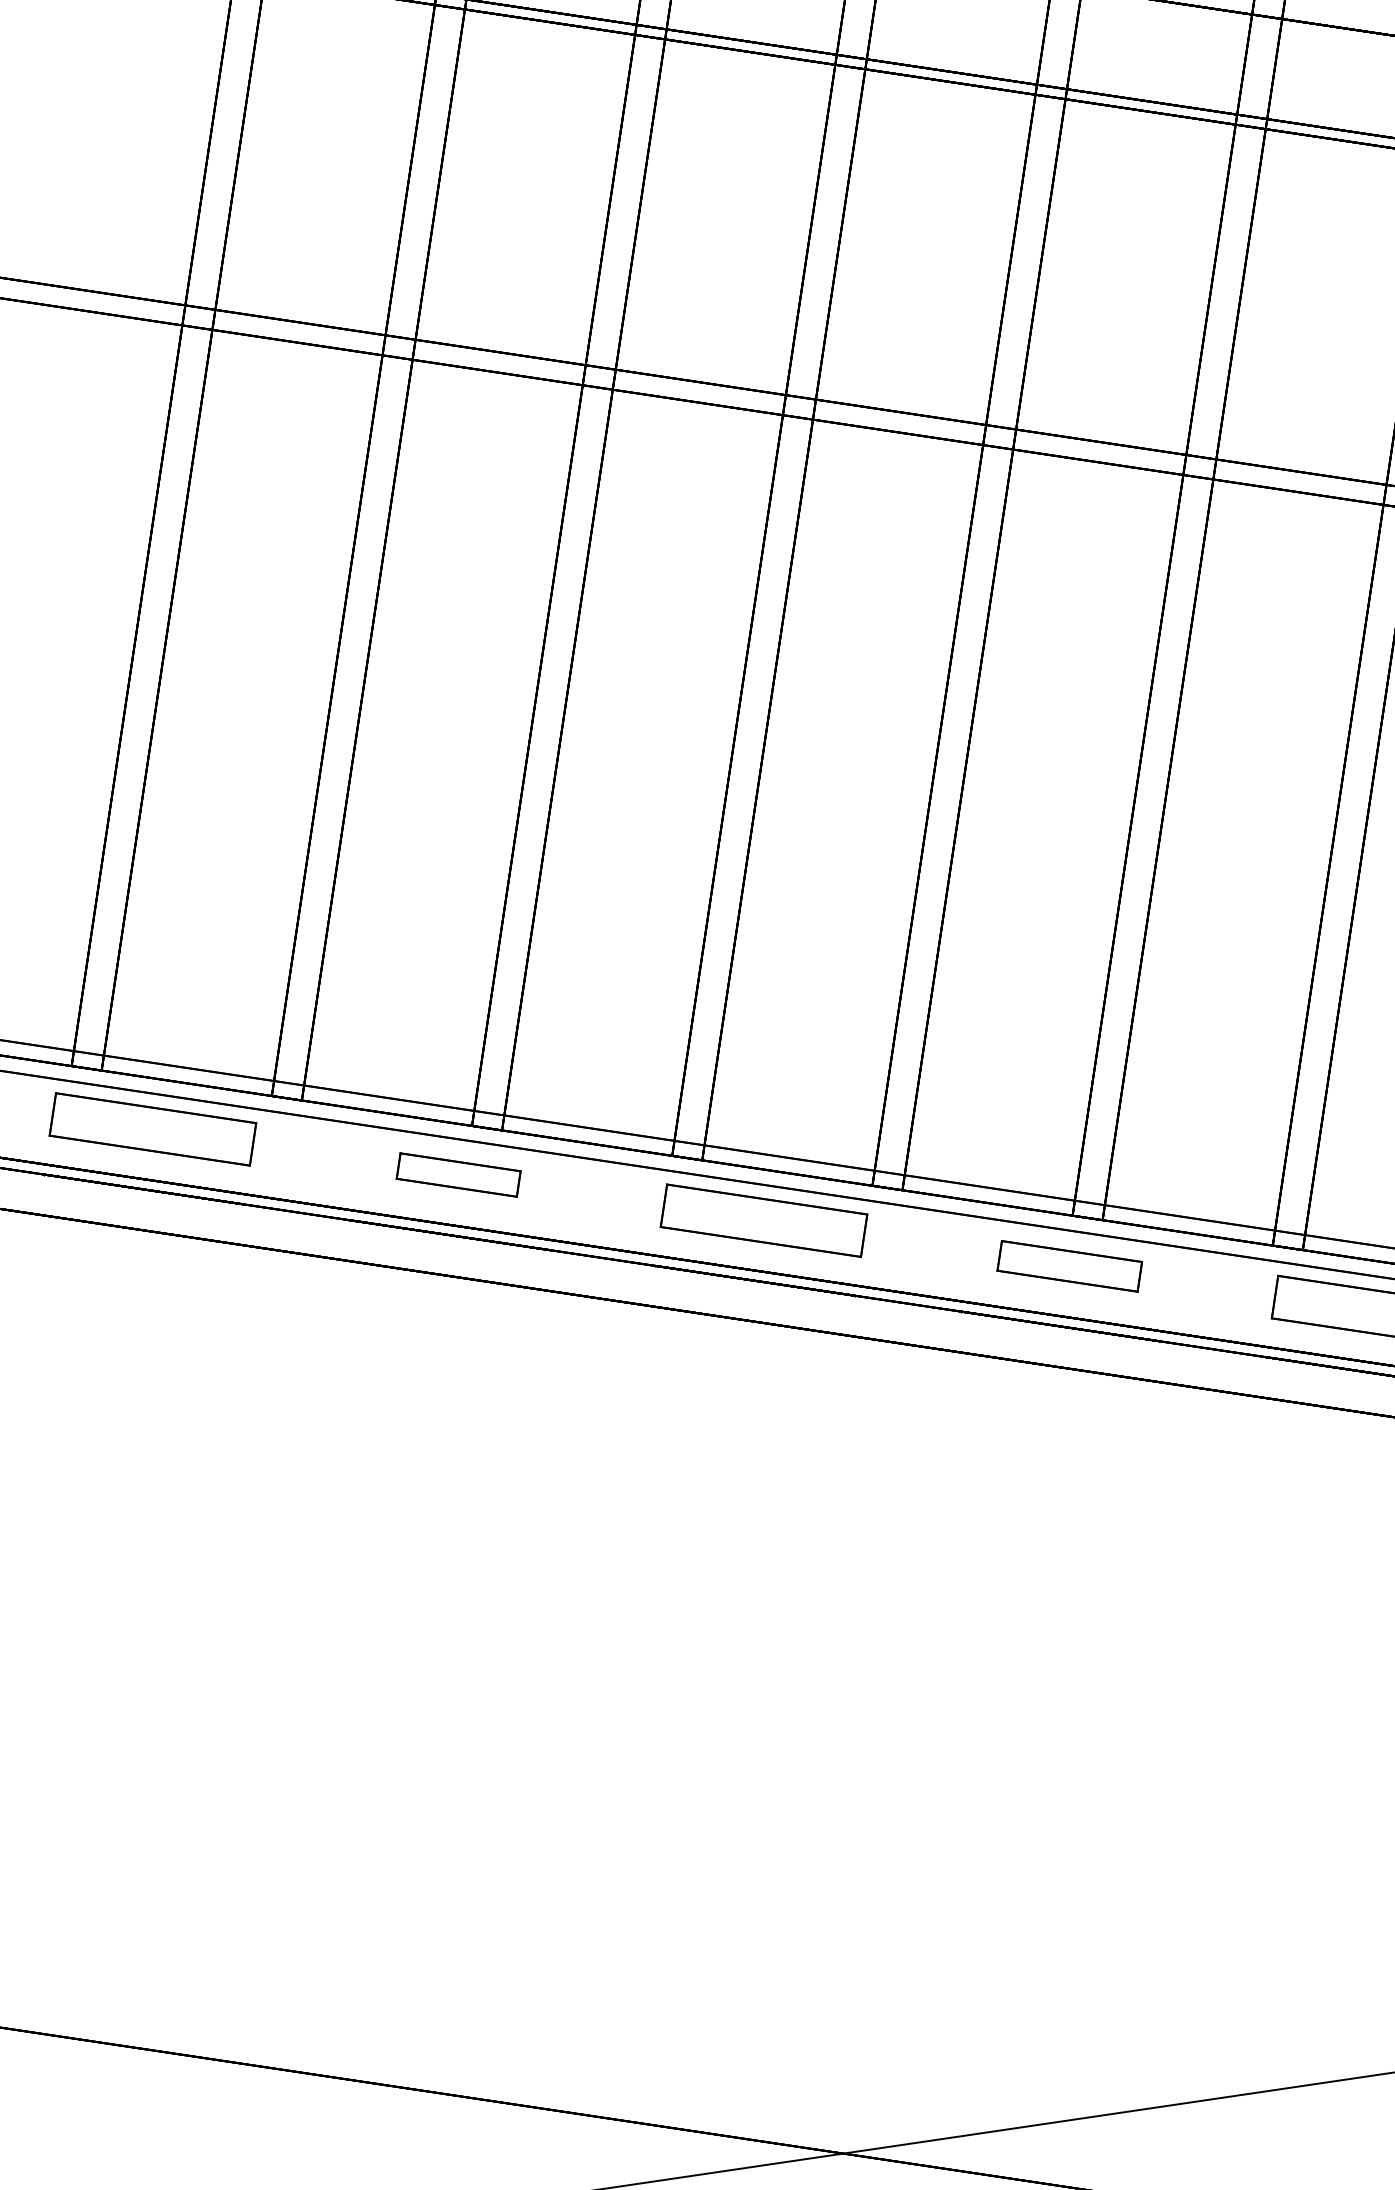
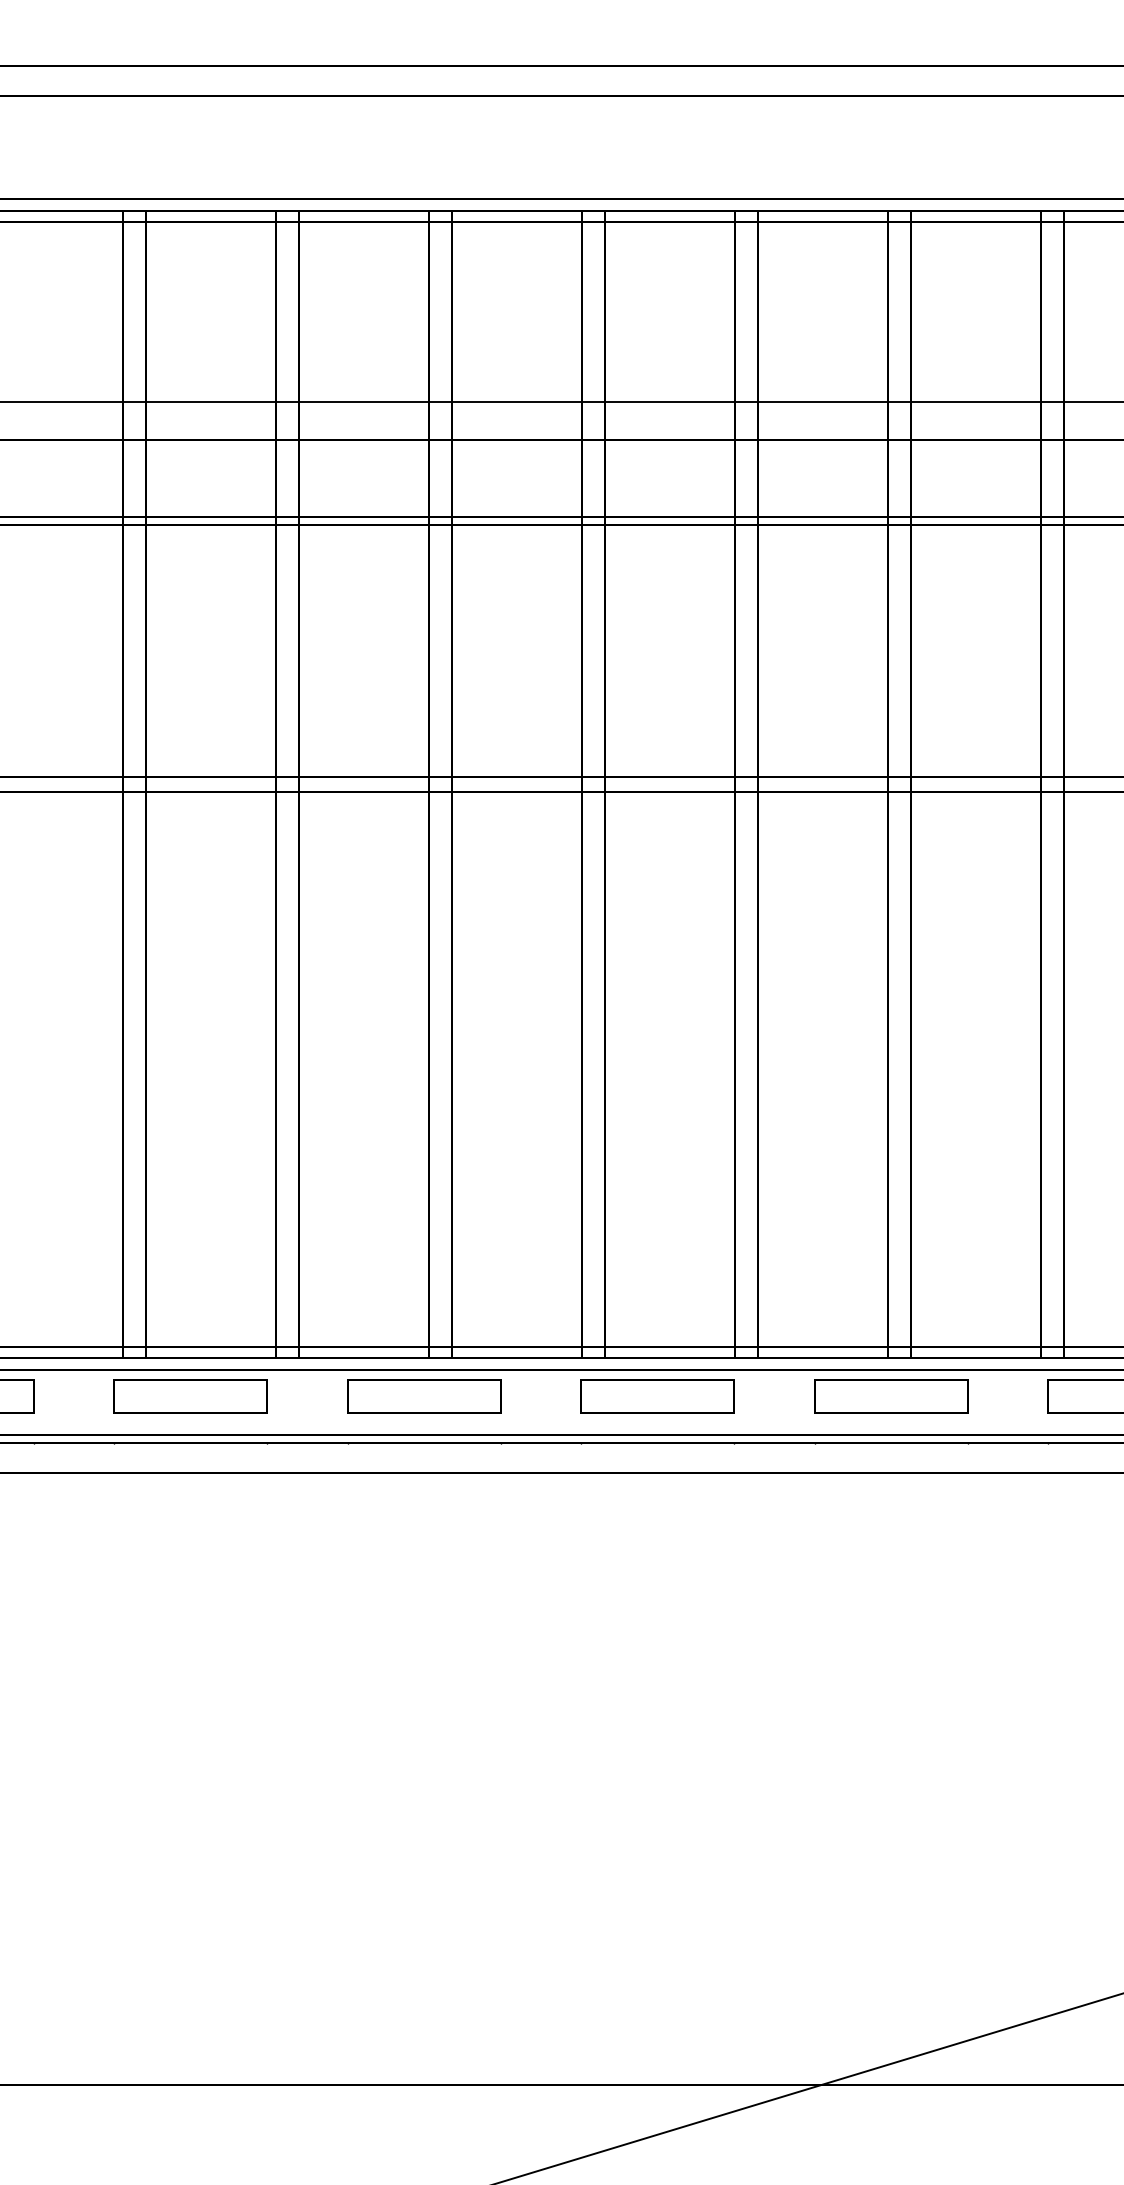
part: (459, 1175) -> (424, 1396), size x1.67
part: (1070, 1266) -> (891, 1396), size x1.43

